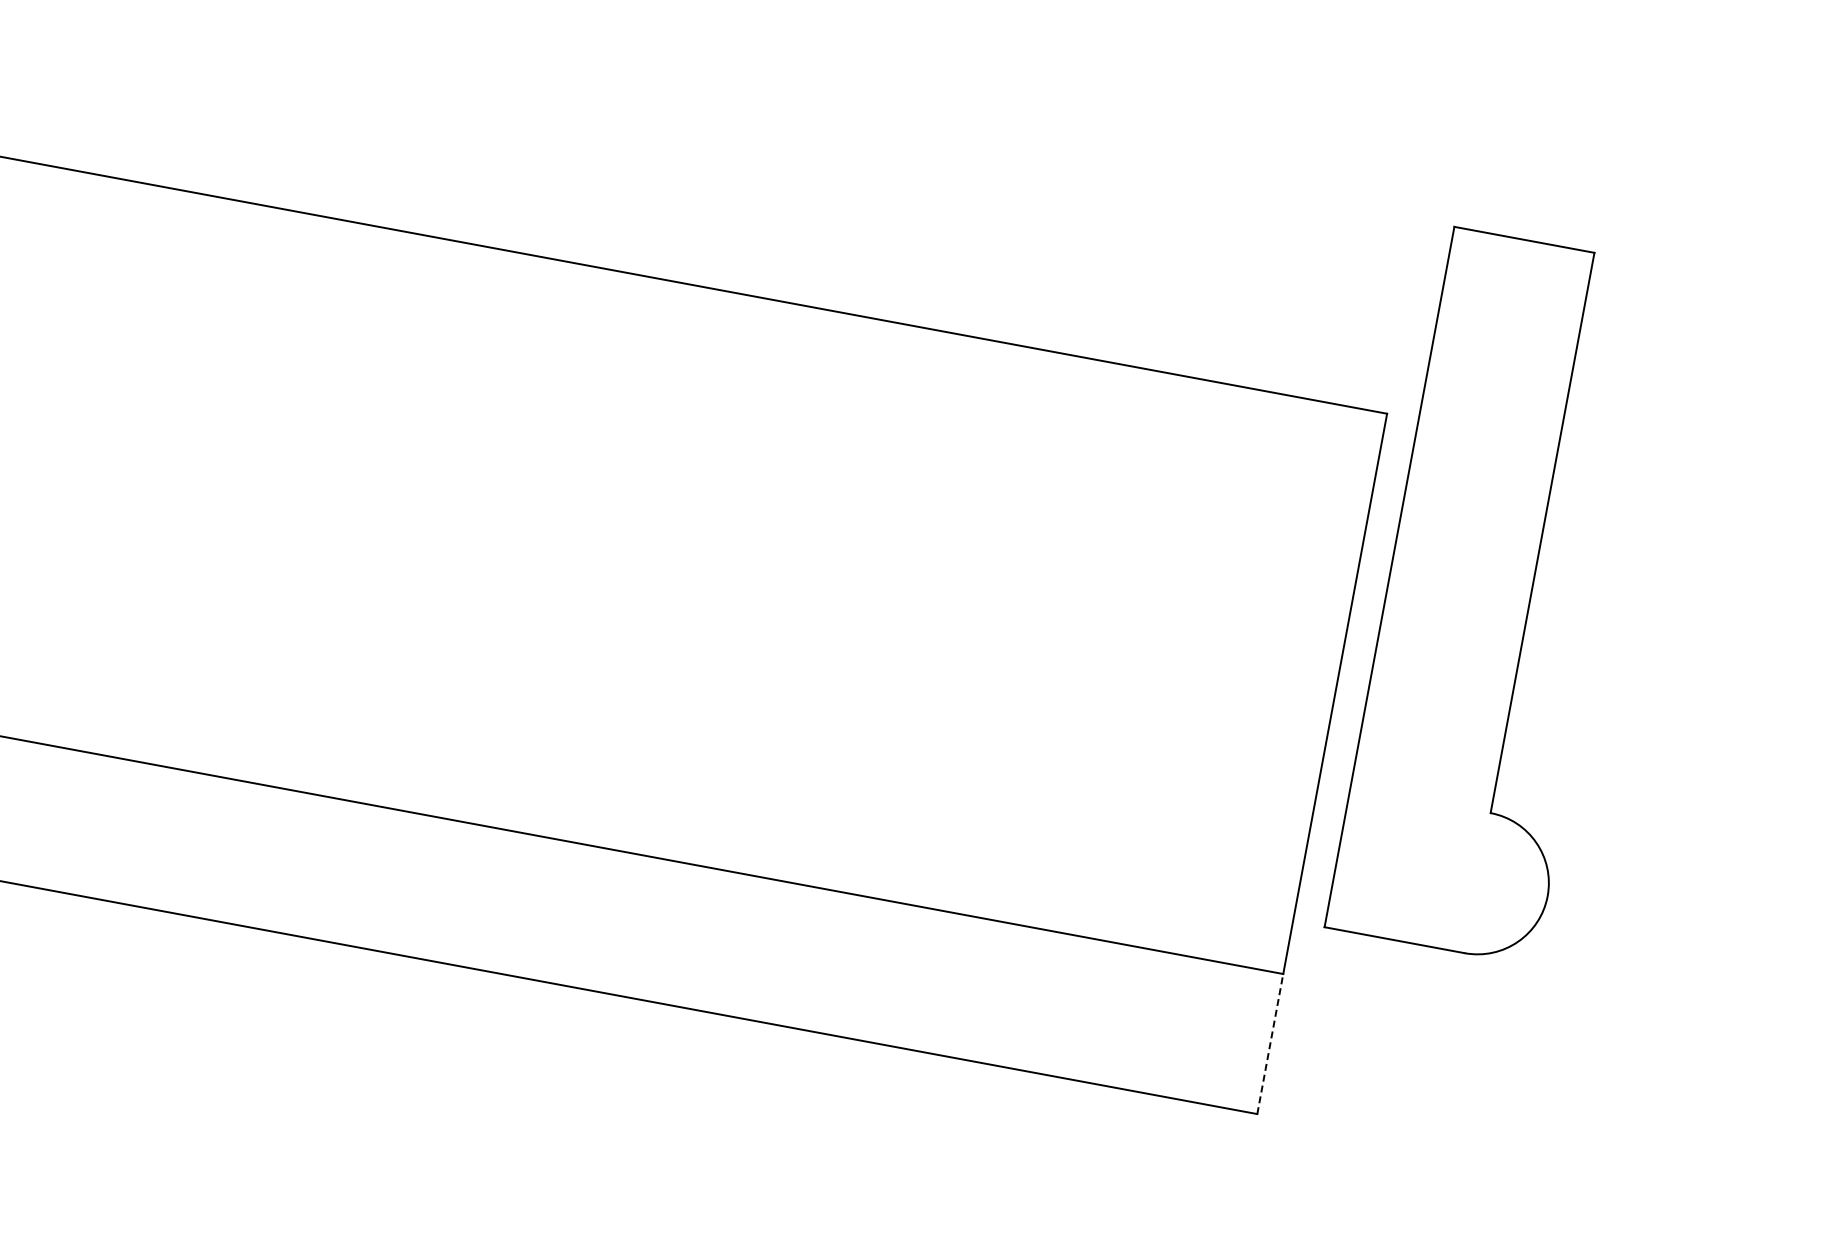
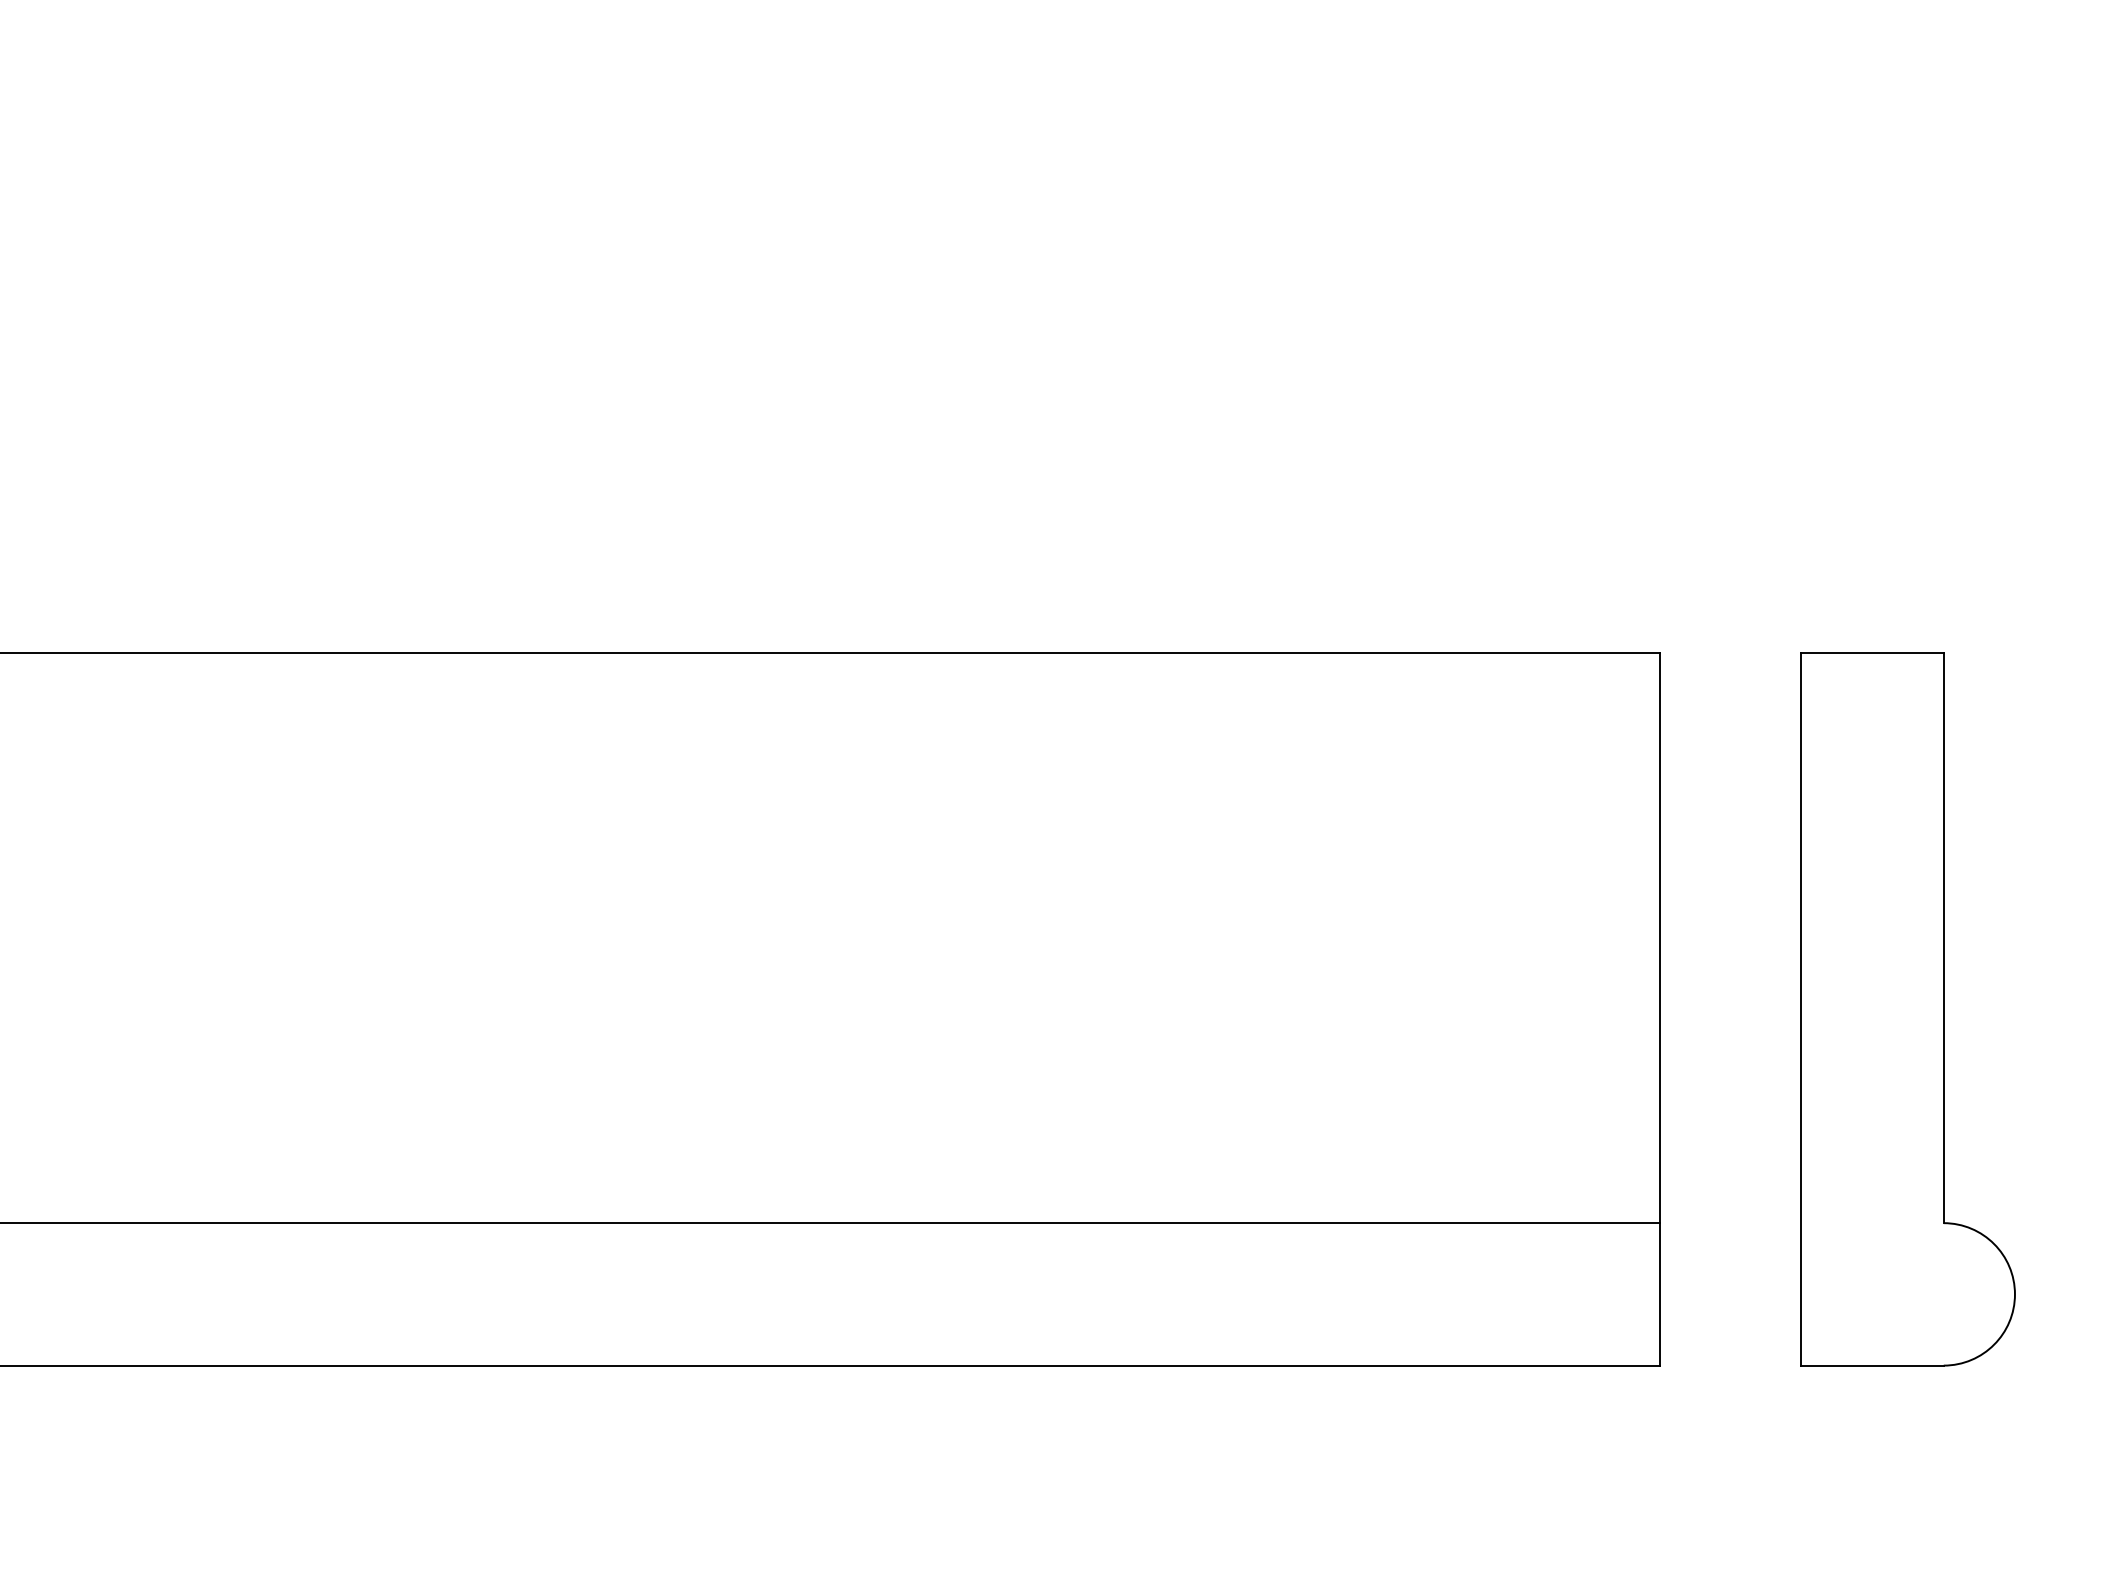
part: (1493, 596) -> (1907, 1009), moved
line: (1270, 1043) -> (1660, 1293), dashed -> solid

